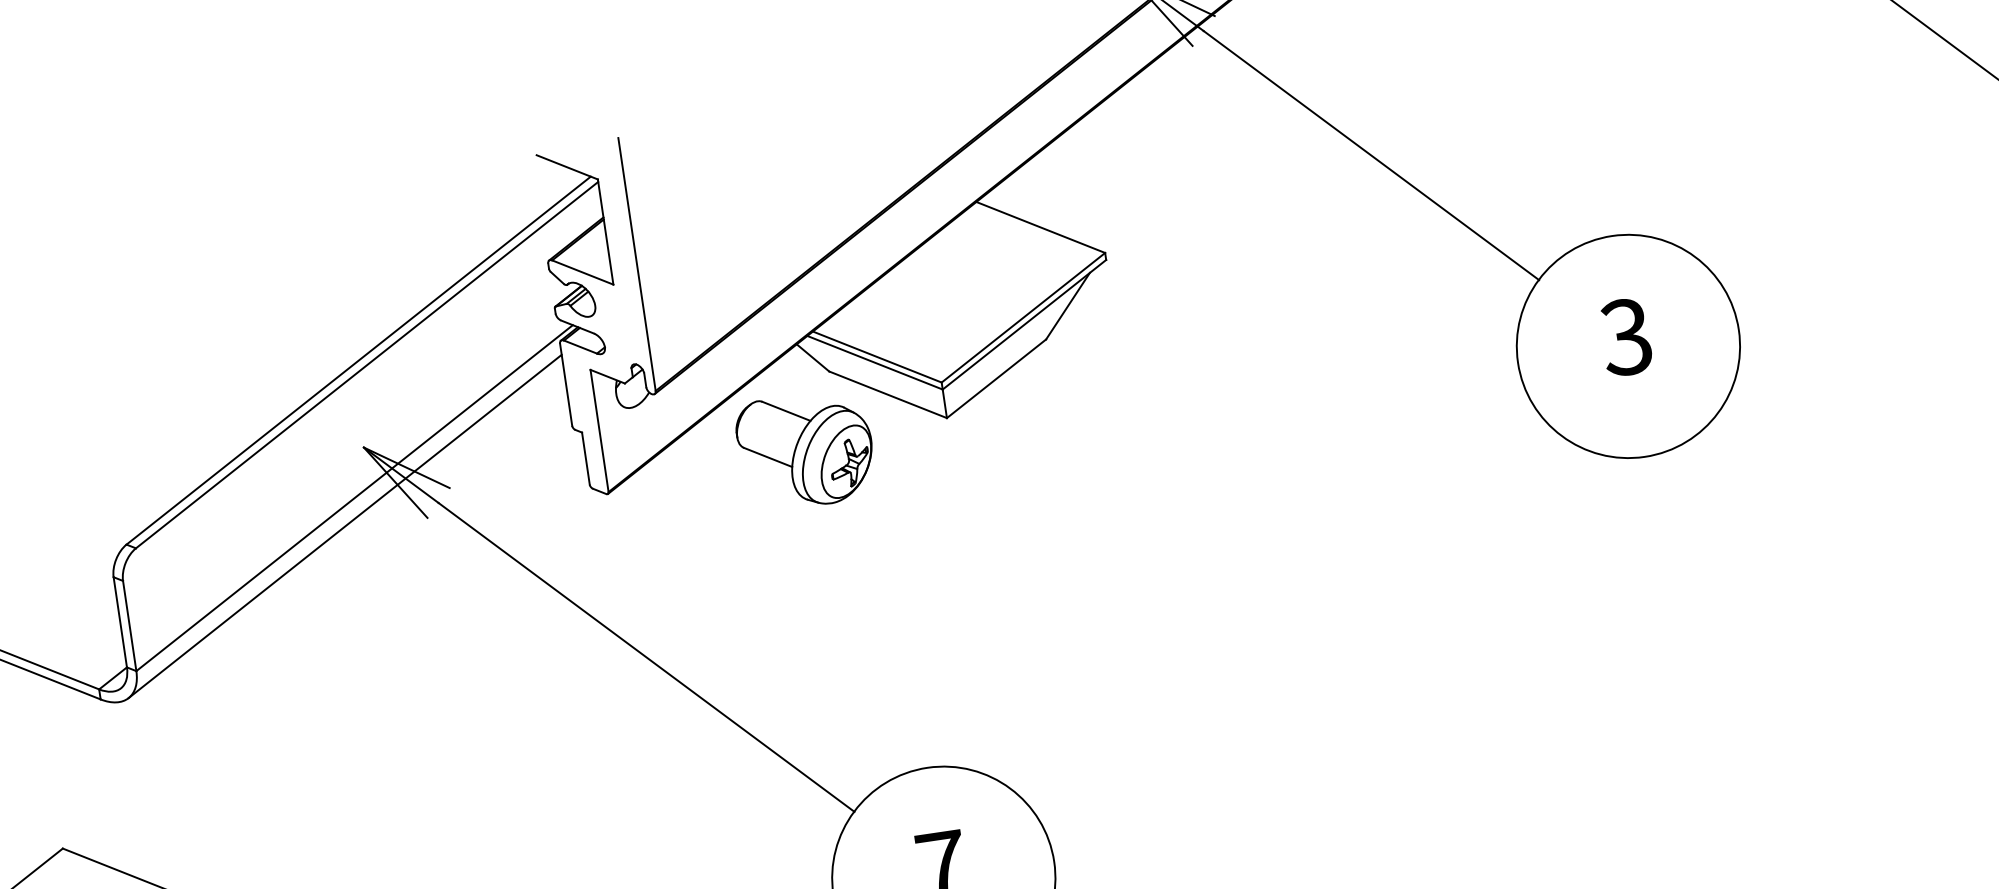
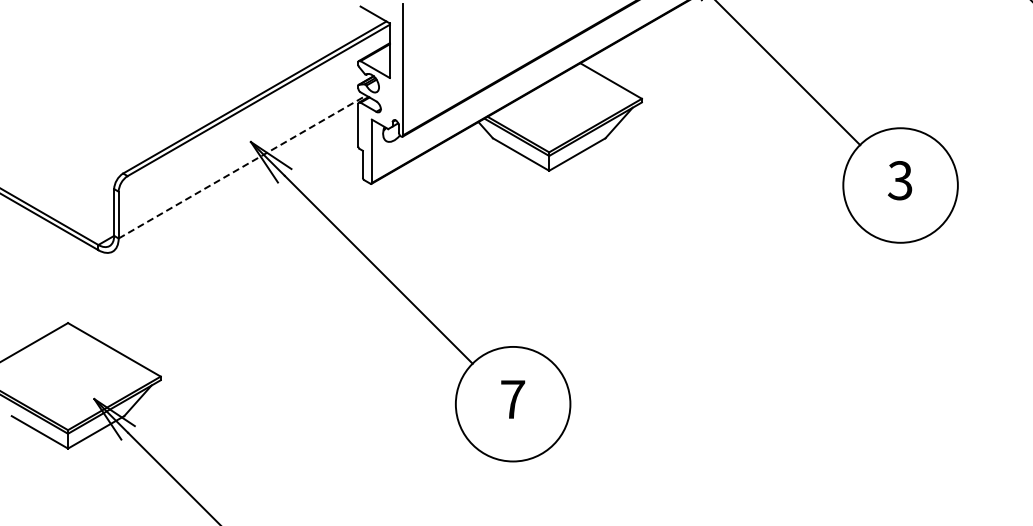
part: (804, 450) -> (474, 176), removed
line: (354, 499) -> (242, 167), solid -> dashed
line: (345, 526) -> (235, 180), removed

